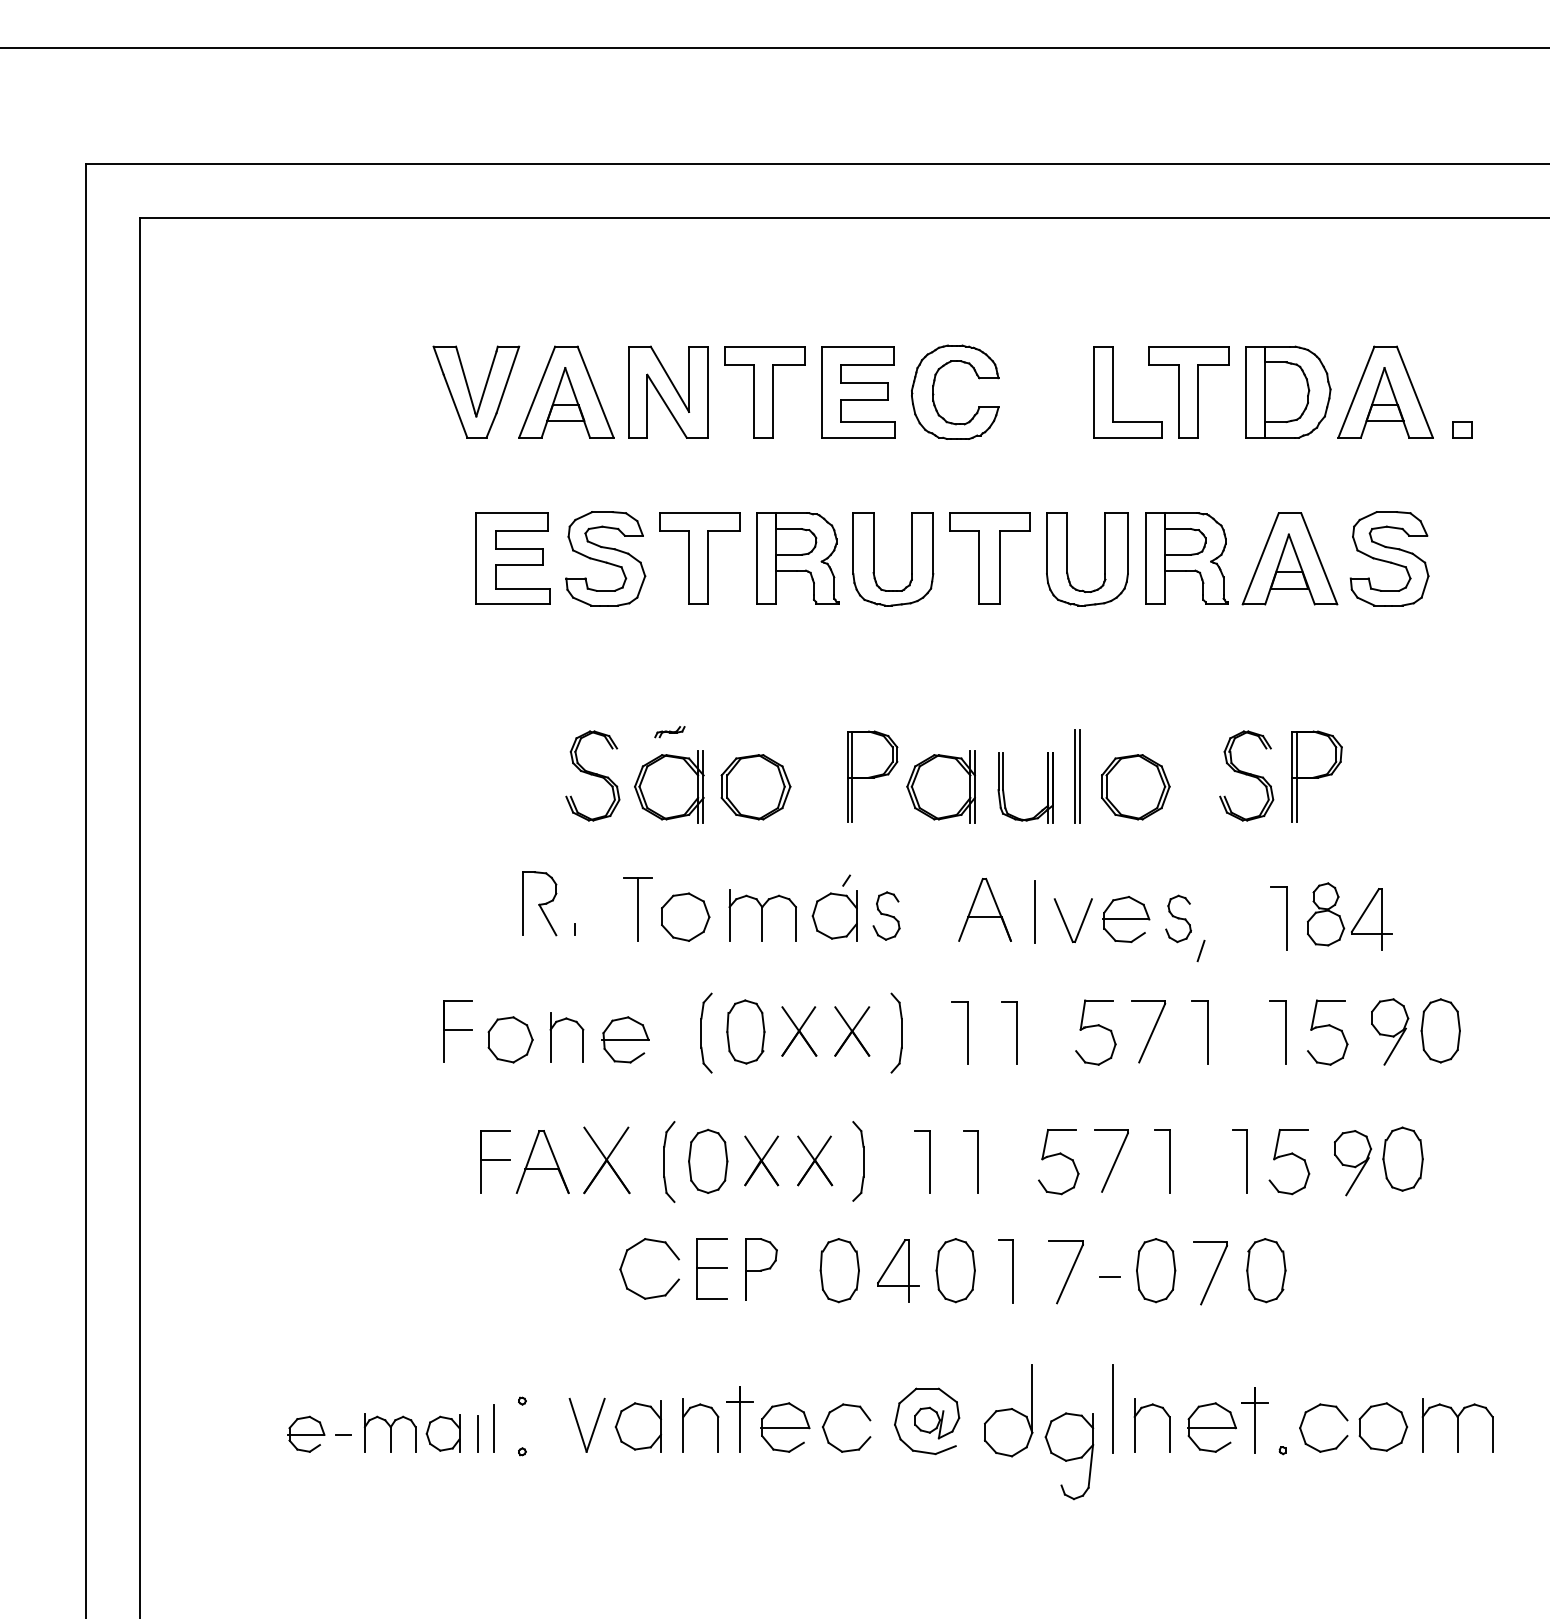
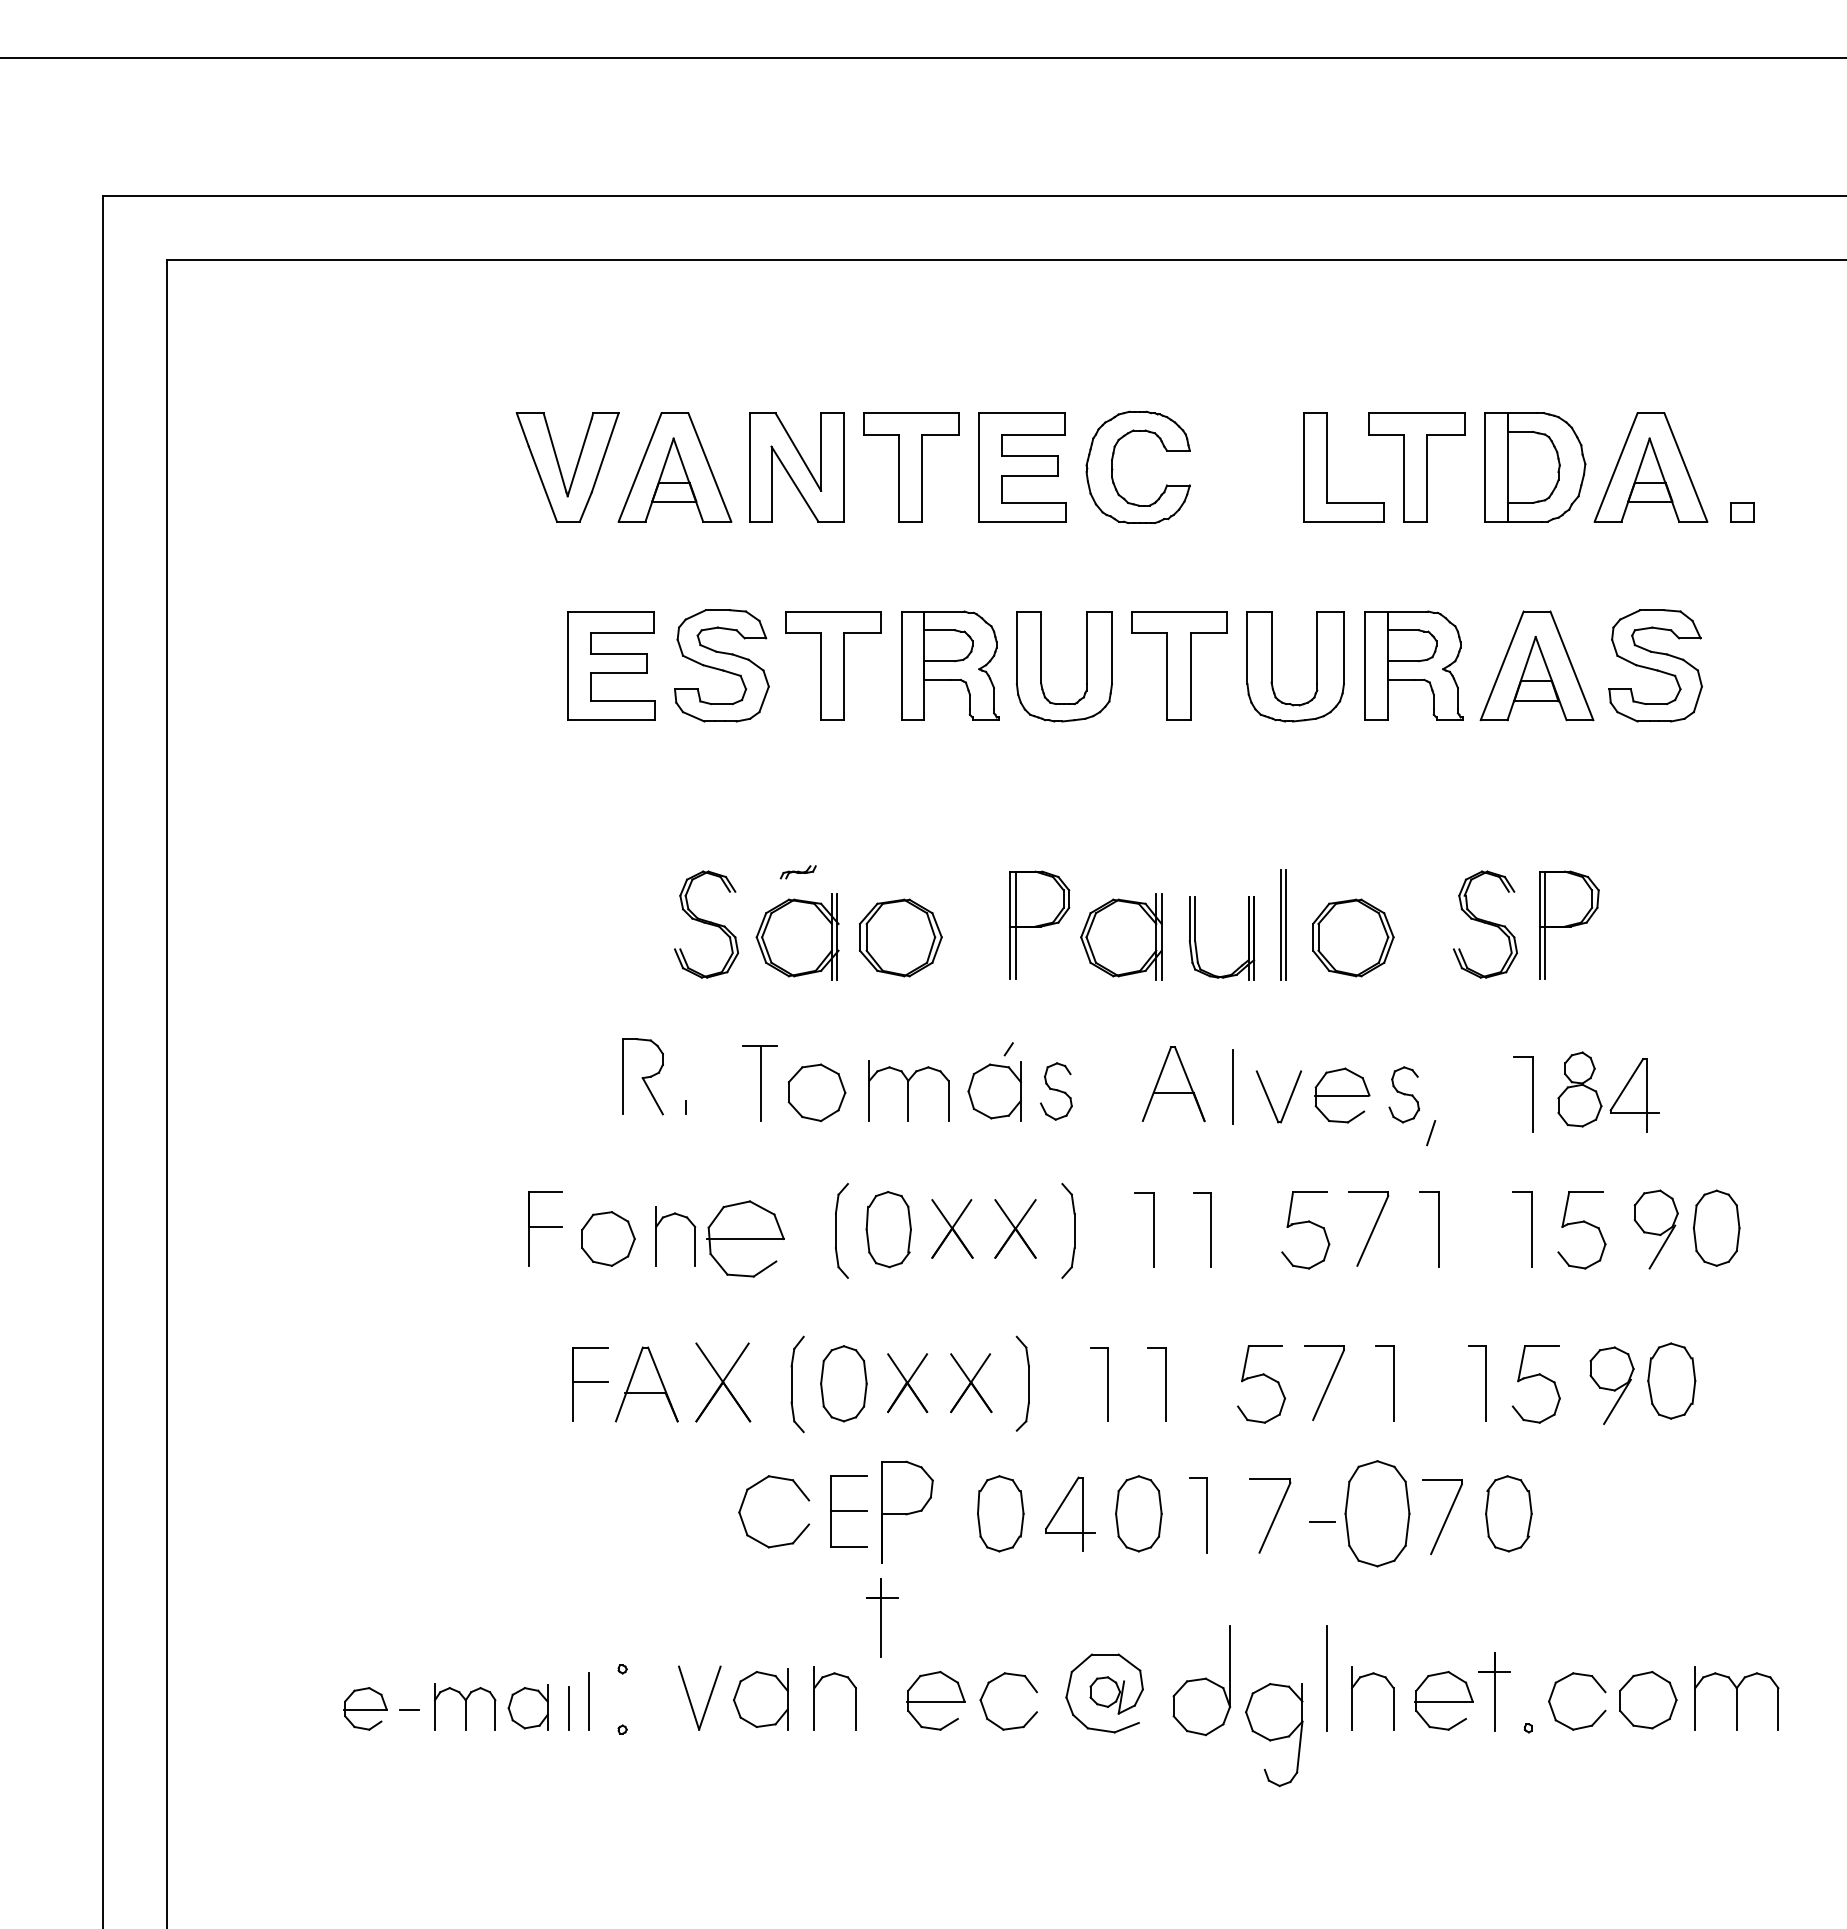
part: (625, 1039) -> (745, 1238), size x1.4
part: (761, 1269) -> (907, 1512), size x1.4
part: (1156, 1270) -> (1377, 1513), size x1.4
part: (740, 1418) -> (882, 1617), moved

